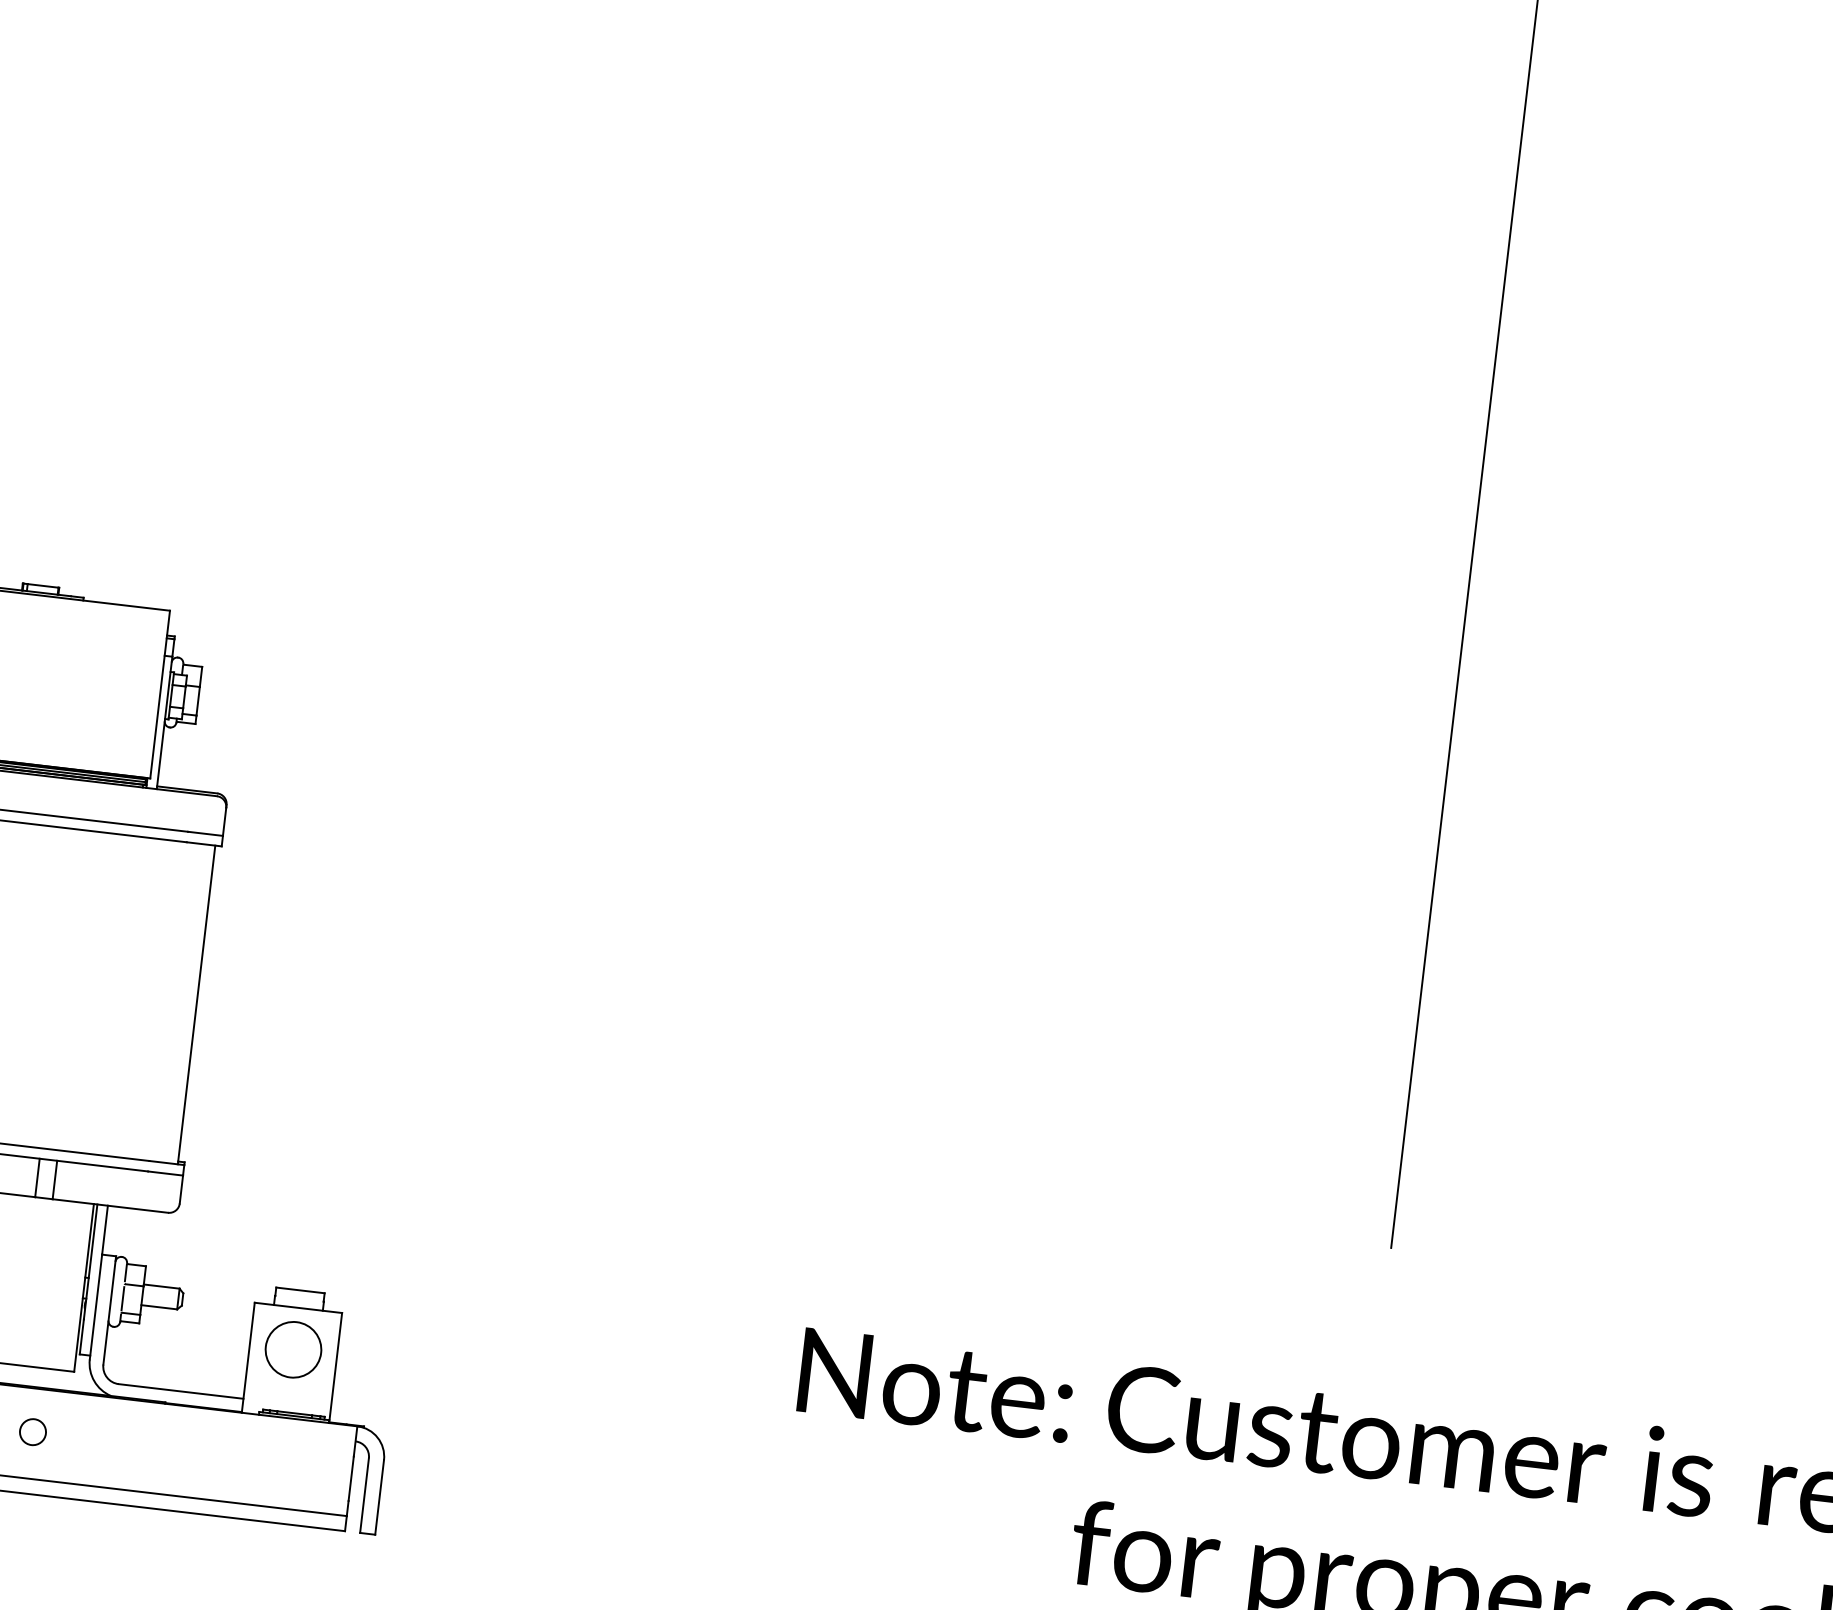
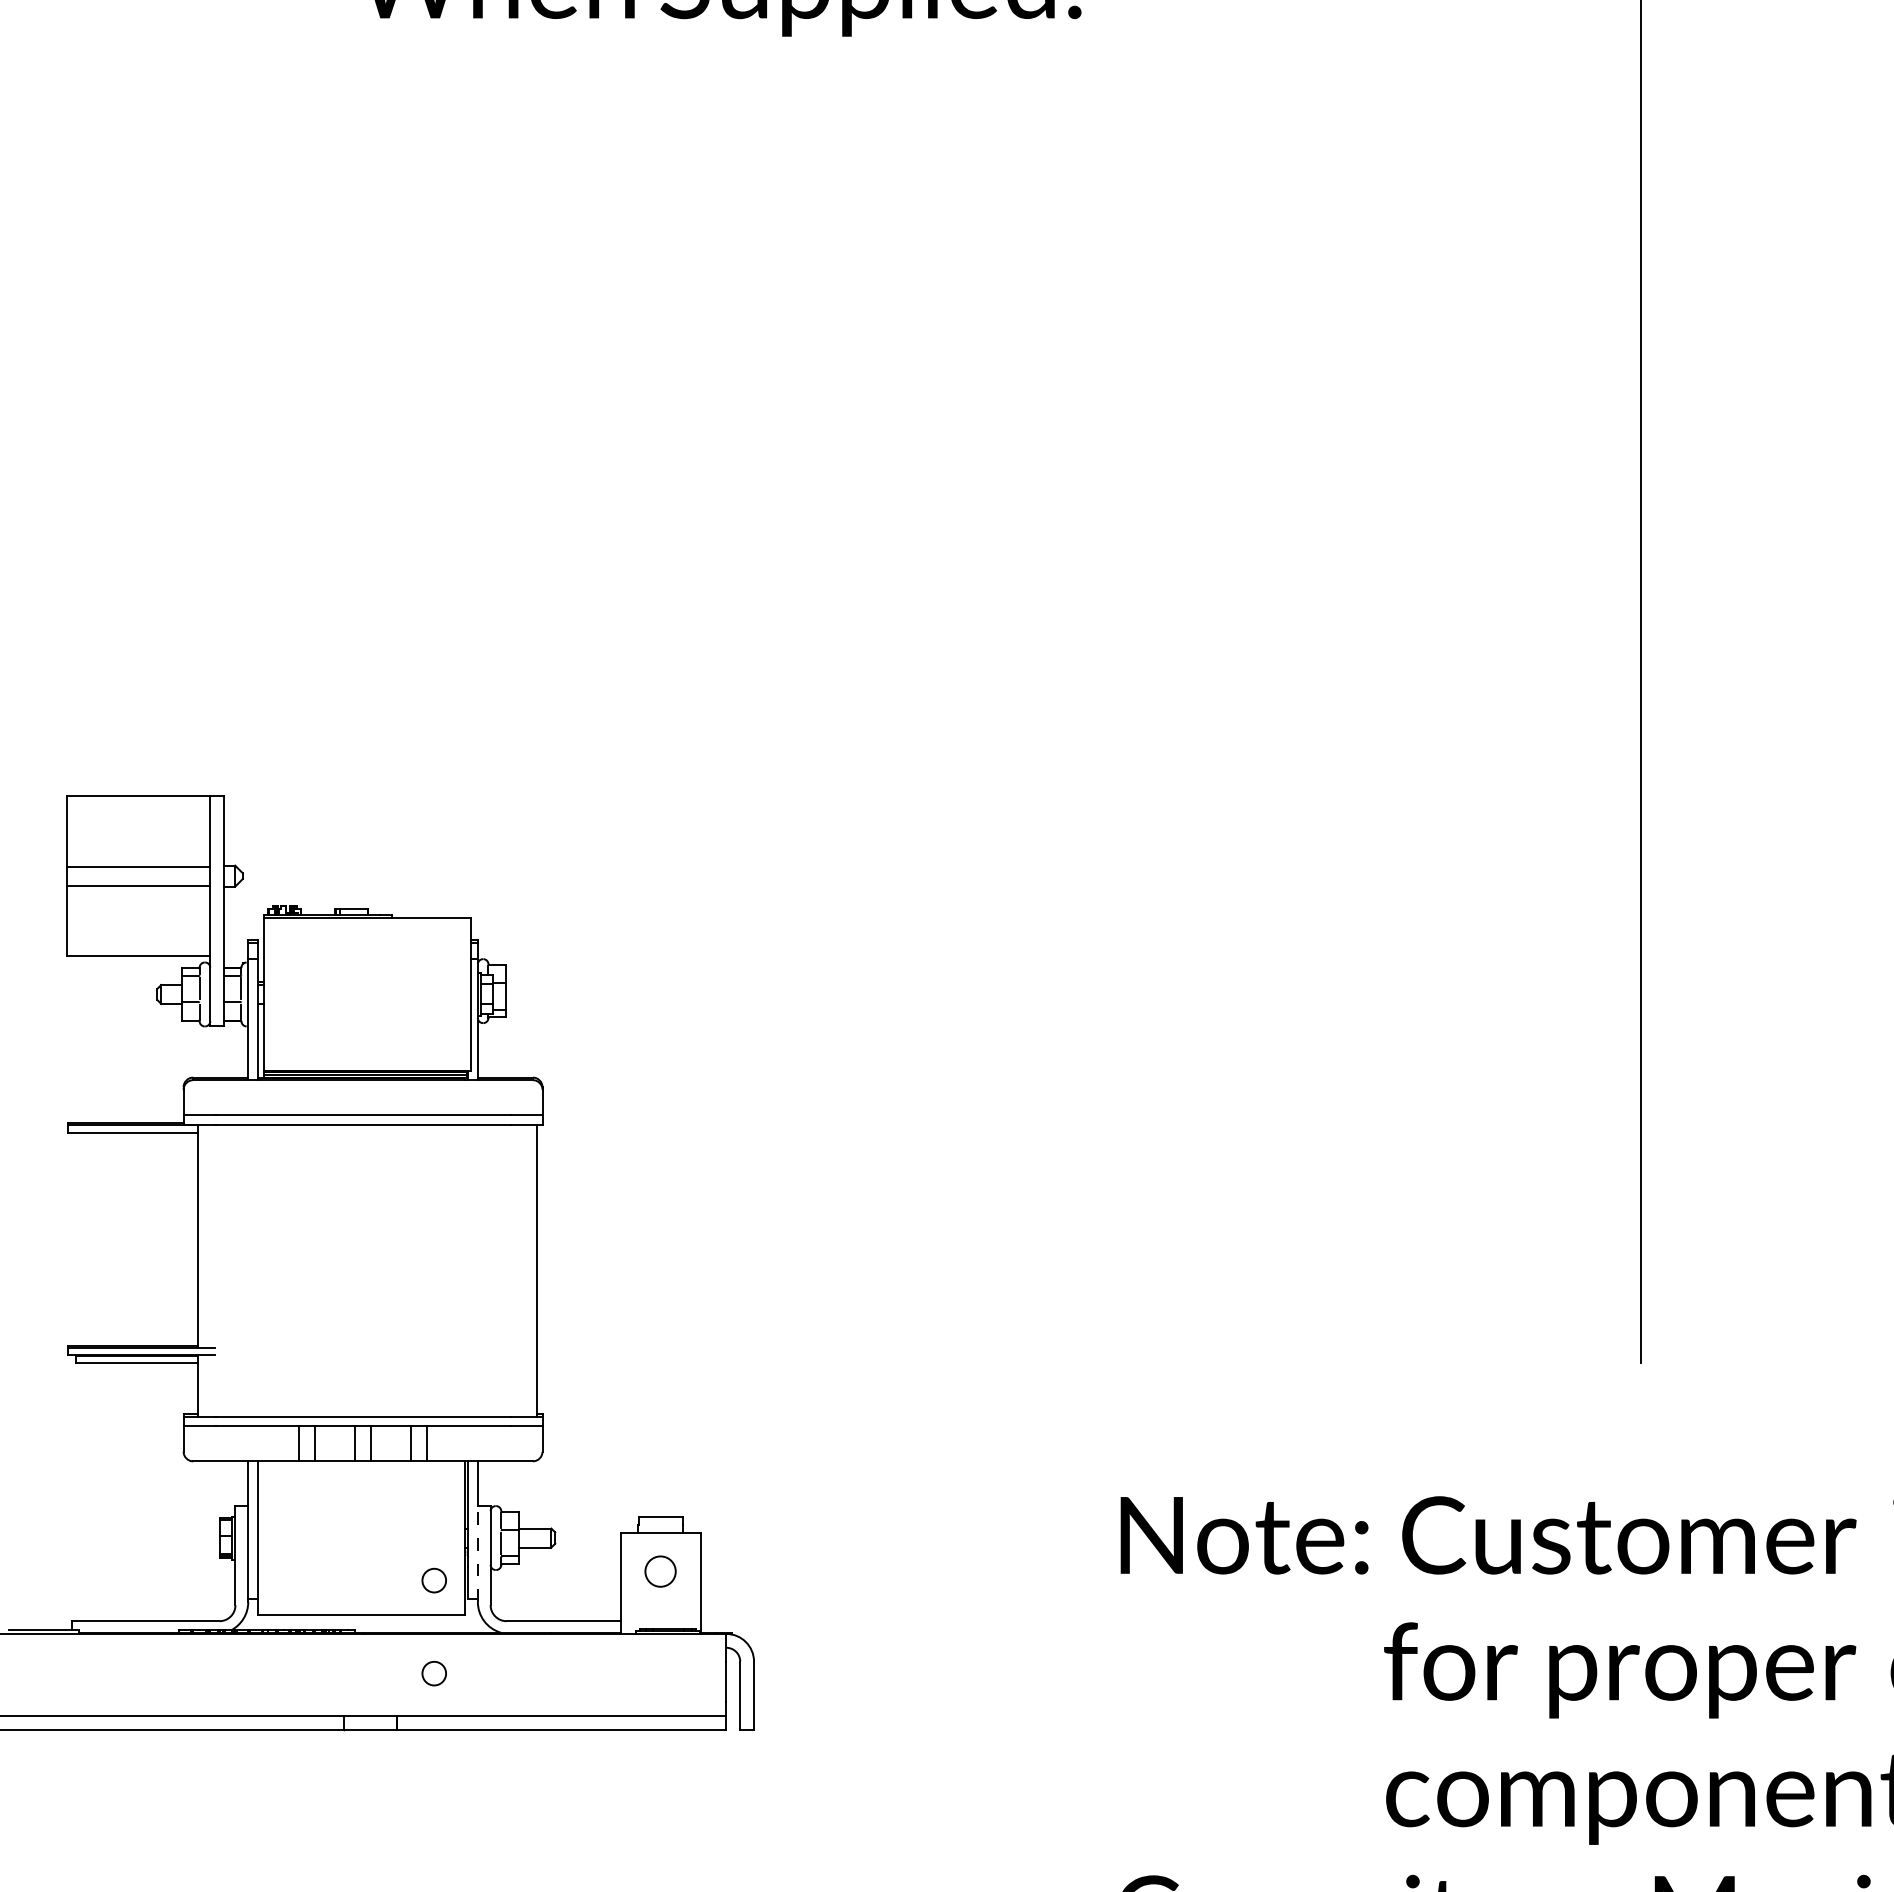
line: (95, 1307) -> (477, 1554), solid -> dashed
circle: (44, 1330) -> (433, 1580), added
circle: (293, 1349) -> (660, 1571), size x0.6

